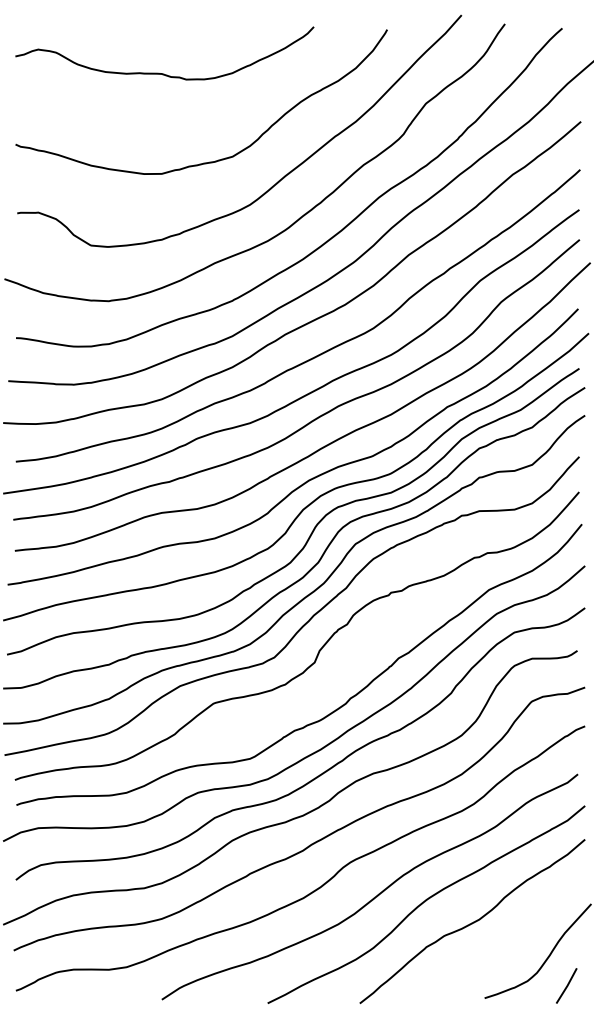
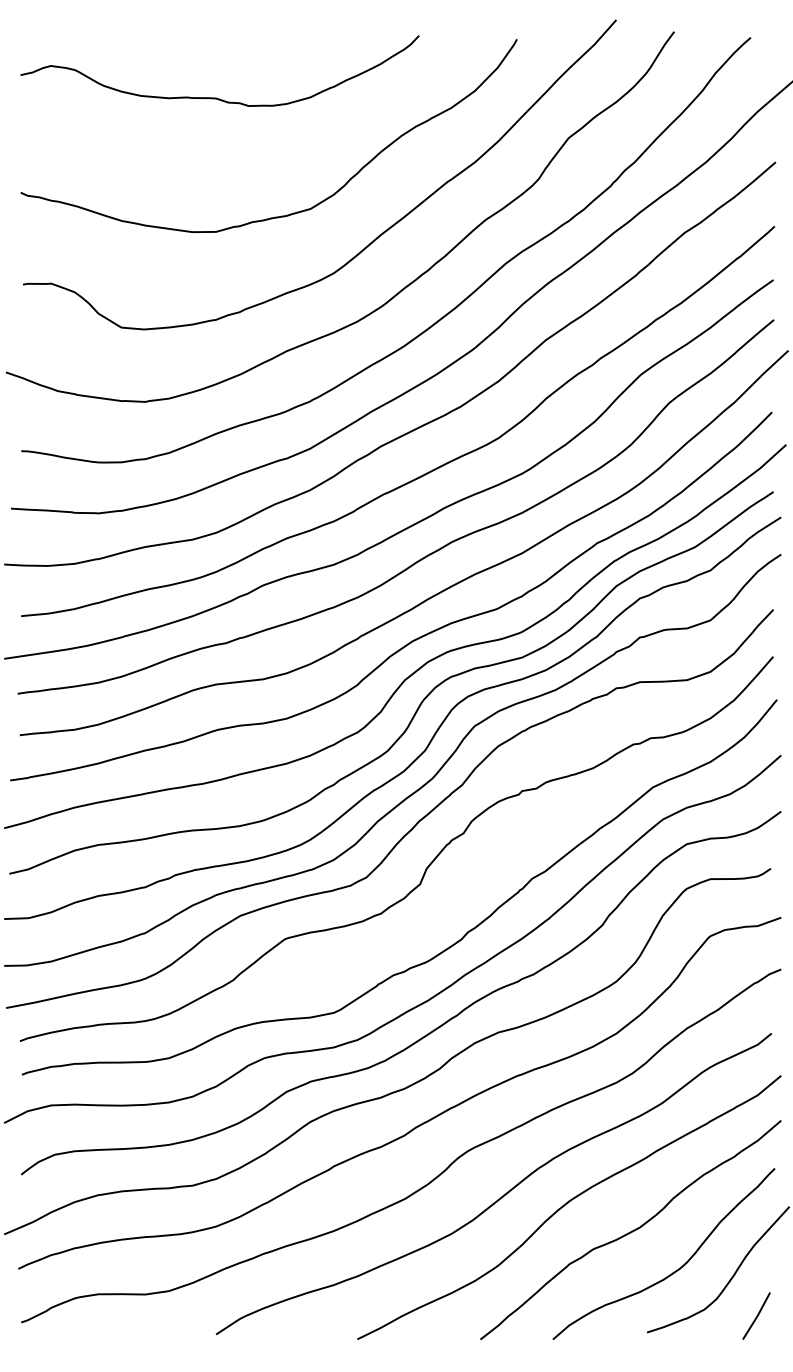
curve: (505, 951) -> (674, 1270), added

